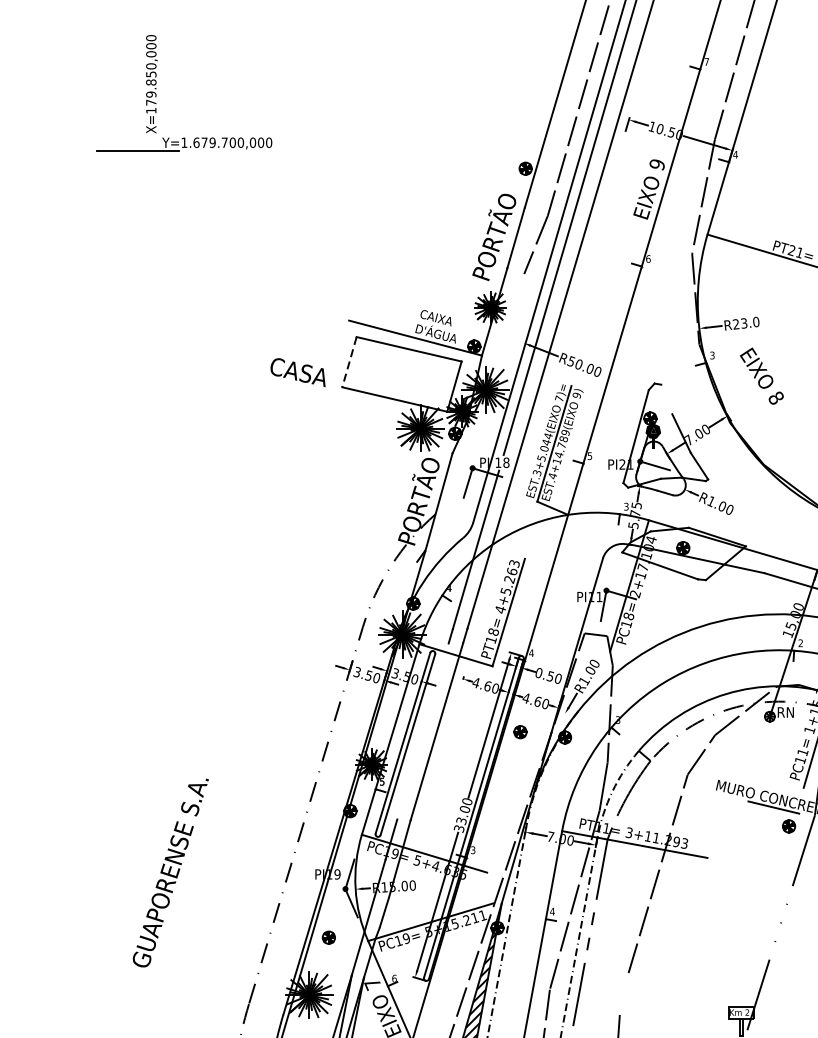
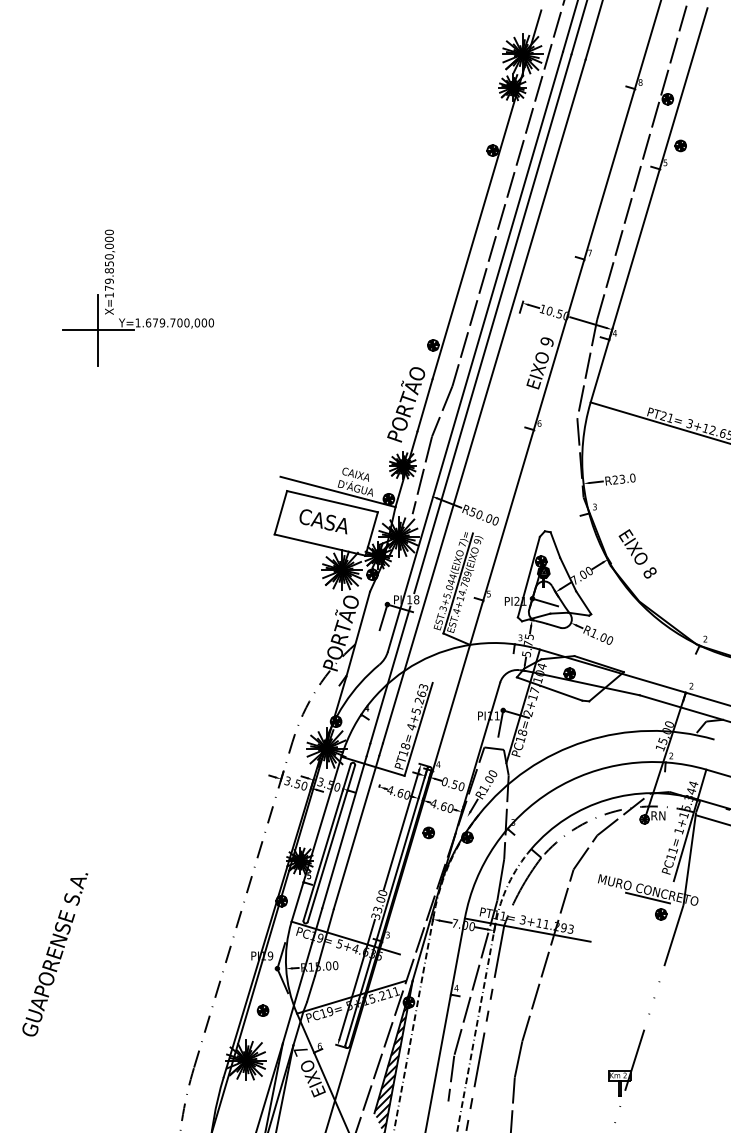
line: (138, 150) -> (98, 329), added
line: (513, 319) -> (422, 475), added
line: (349, 361) -> (280, 512), dashed -> solid
text: (298, 372) -> (323, 521), moved
text: (761, 375) -> (637, 553), moved
line: (666, 398) -> (555, 544), added
line: (423, 731) -> (344, 832), added
text: (171, 872) -> (55, 954), moved
line: (624, 994) -> (518, 1059), added

